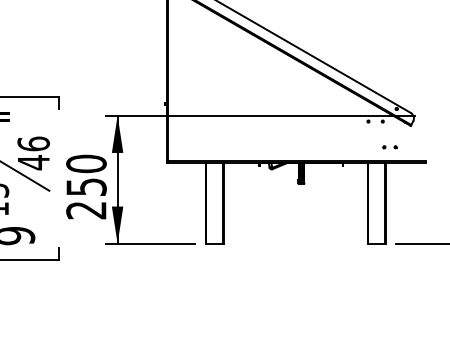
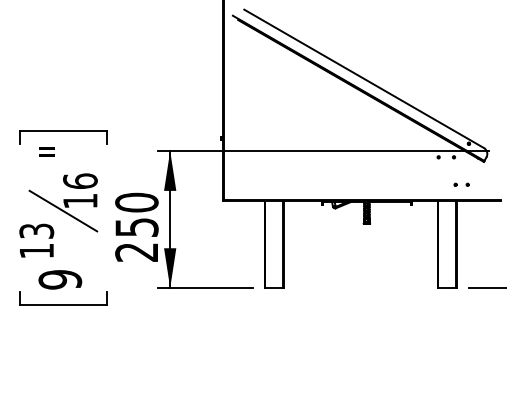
text: (33, 162) -> (80, 201), 46 -> 16

